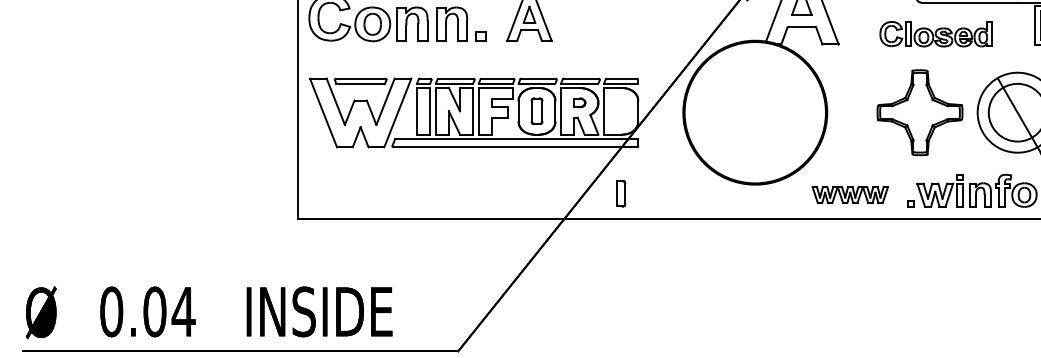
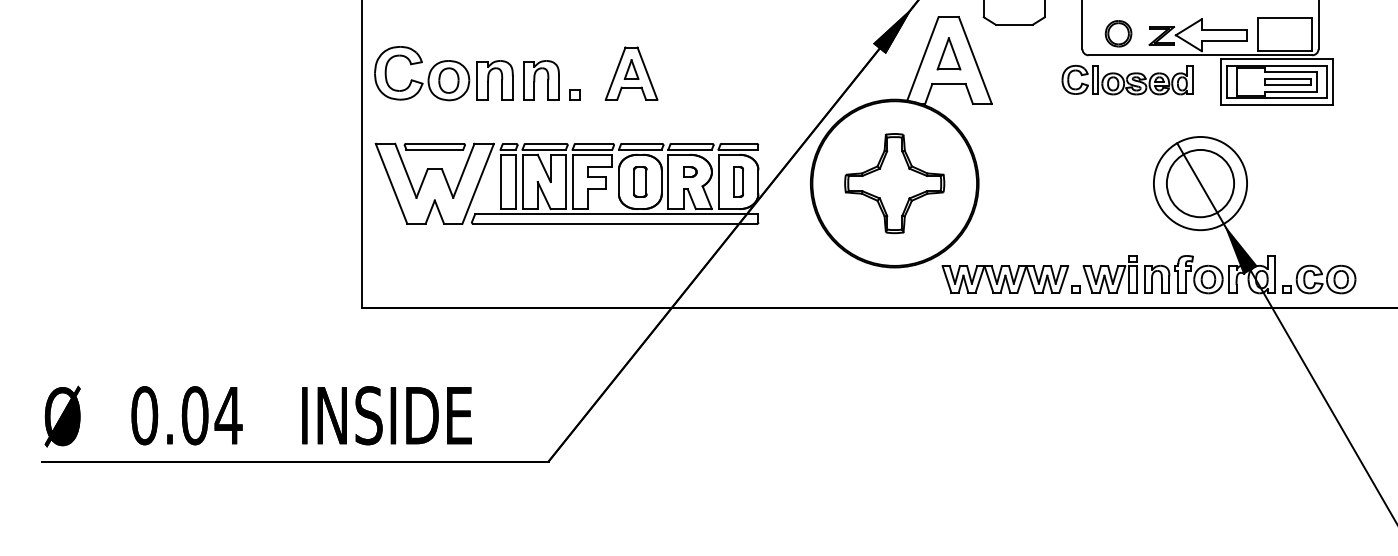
part: (936, 34) -> (1127, 80), moved
part: (919, 112) -> (894, 183), moved
part: (621, 193) -> (738, 181), moved
part: (850, 195) -> (1005, 279), size x1.43

